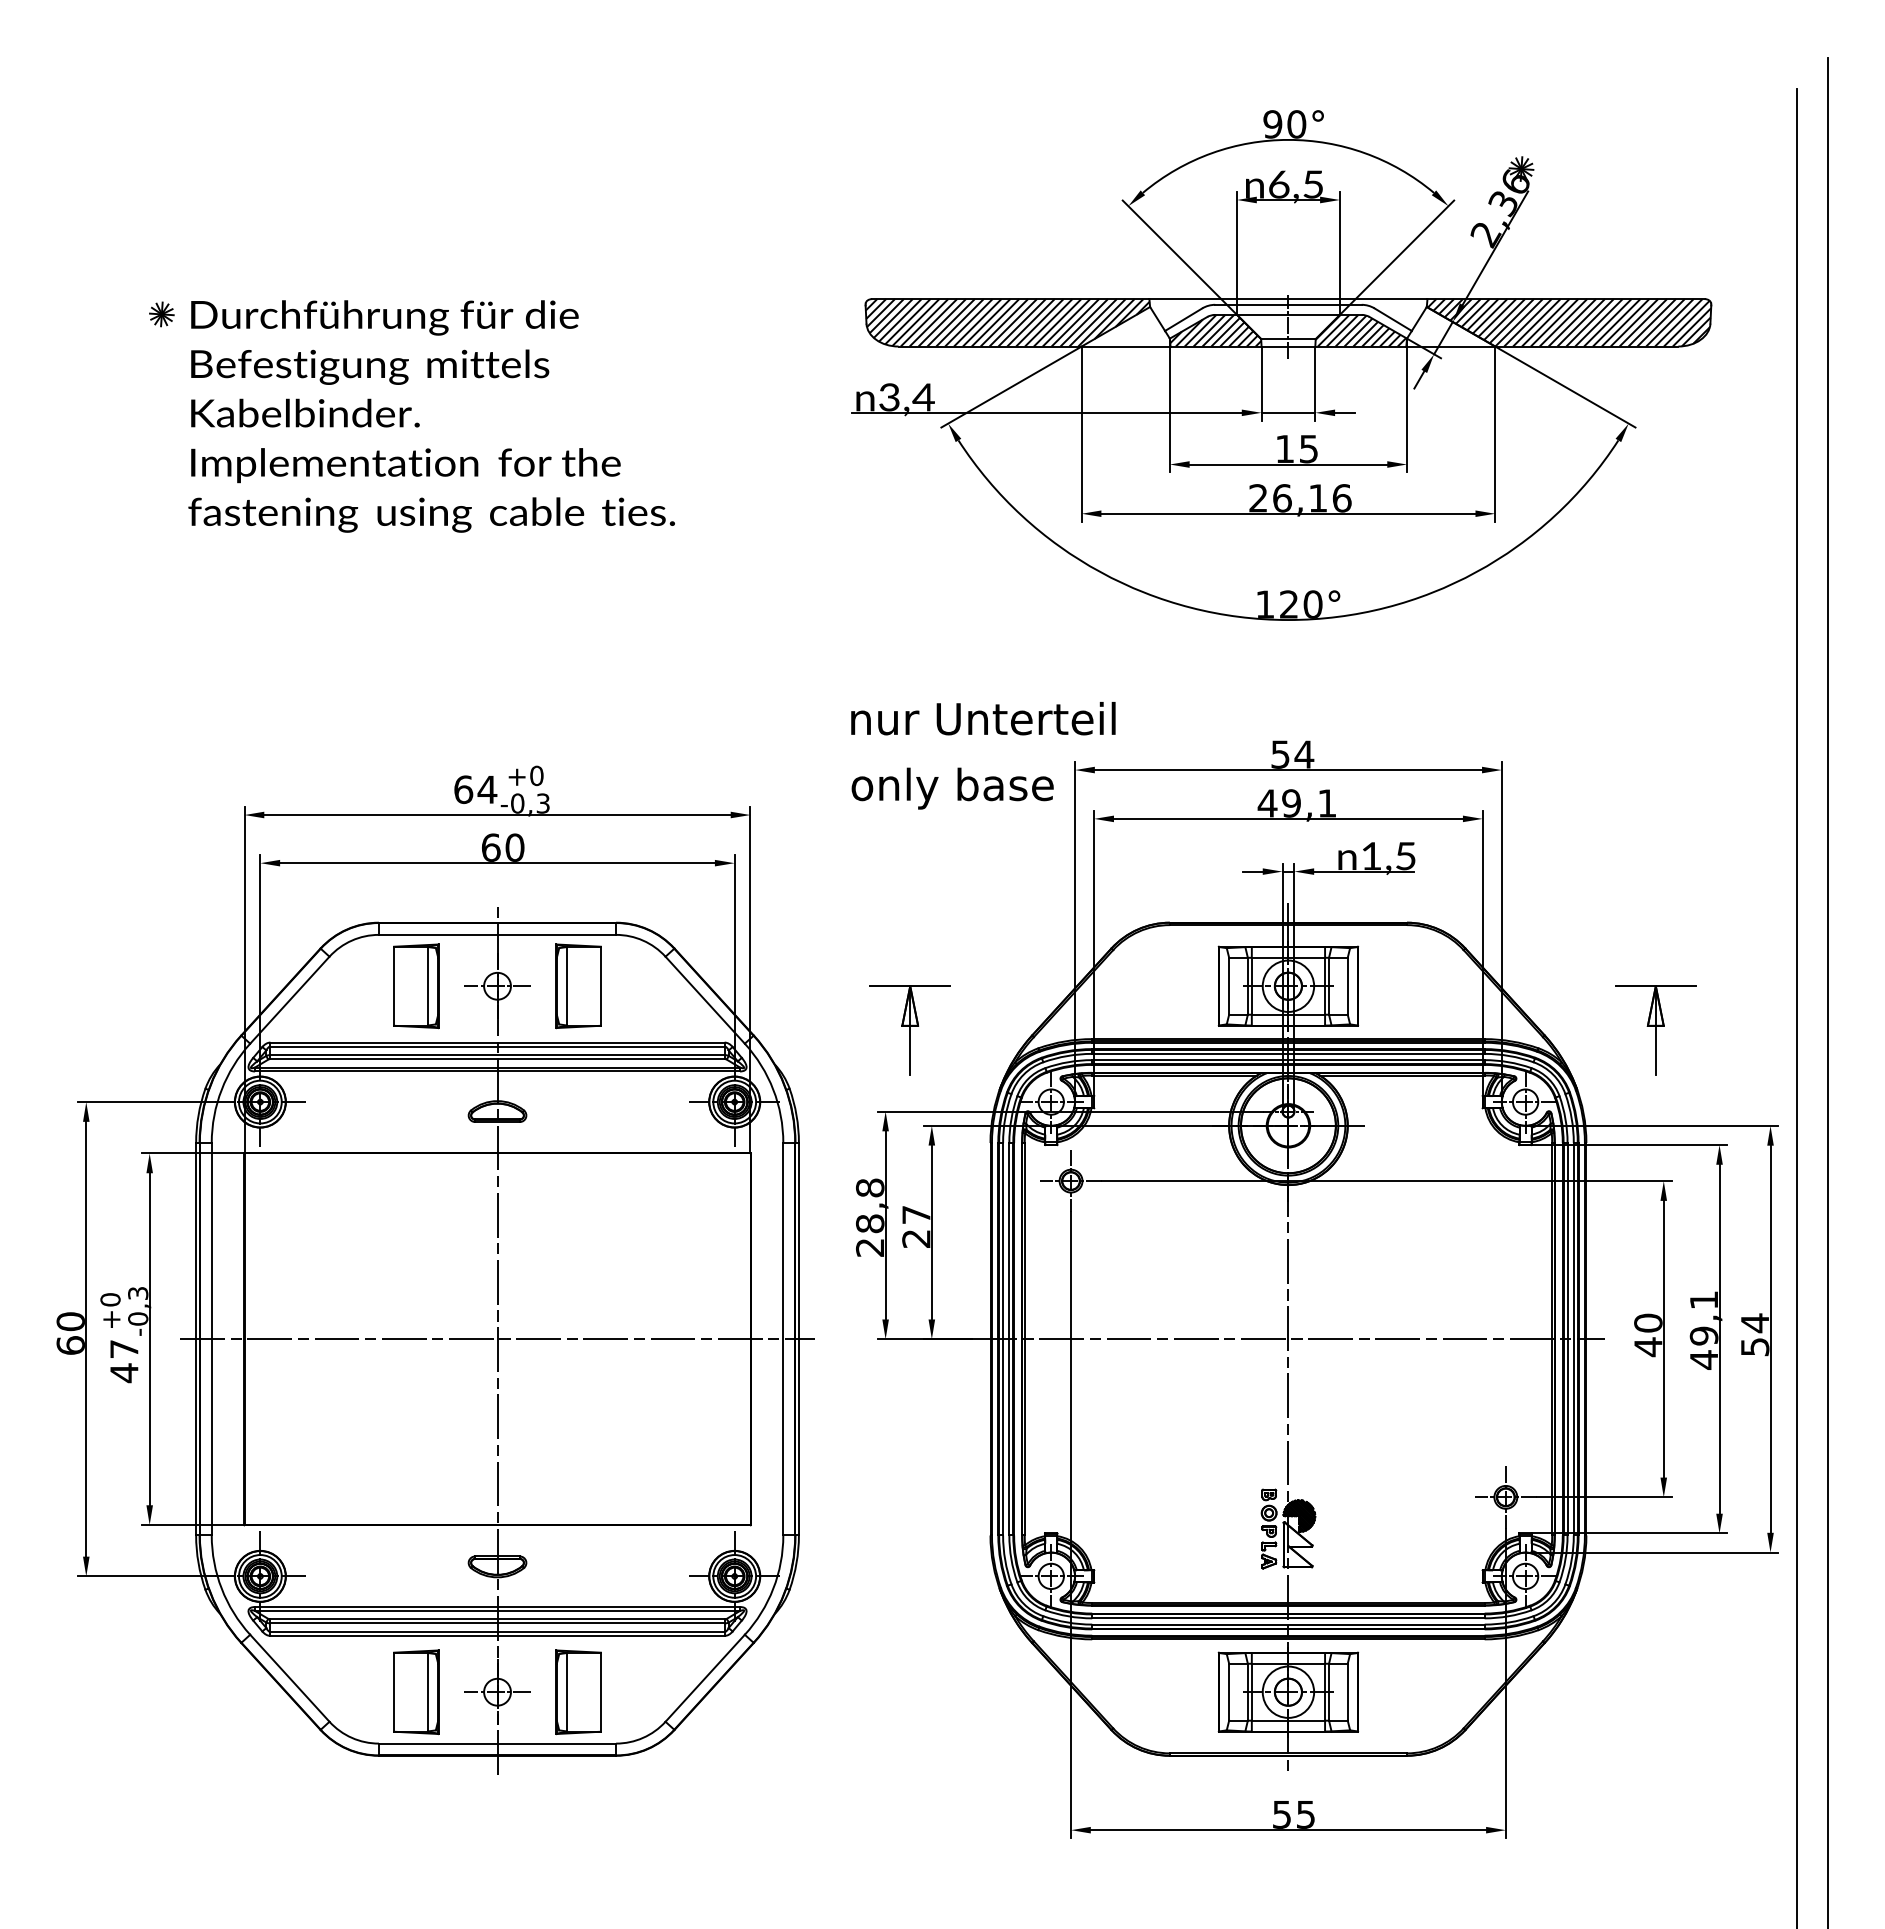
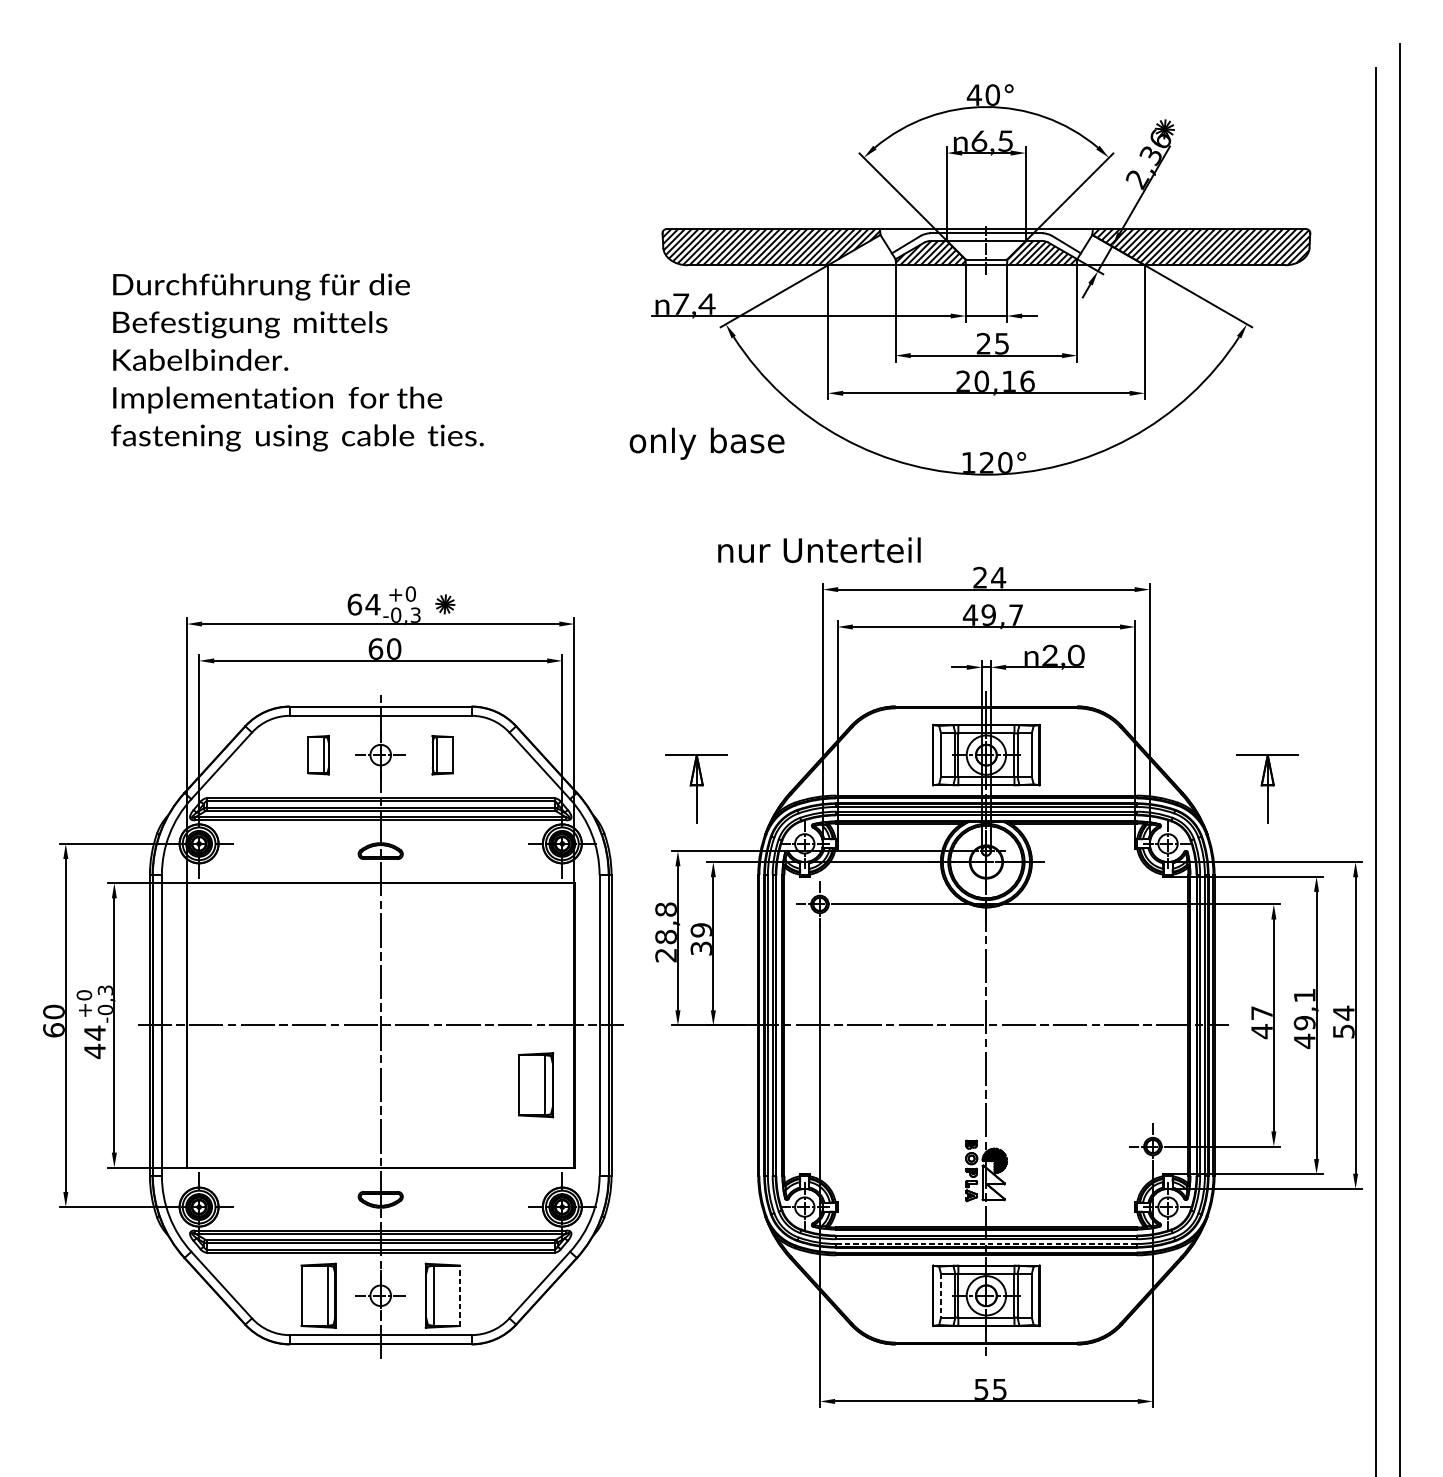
text: (1272, 124) -> (974, 95), 90° -> 40°
part: (161, 314) -> (445, 604), moved
text: (889, 397) -> (680, 304), 3,4 -> 7,4
text: (431, 416) -> (297, 362), moved
text: (1284, 448) -> (983, 343), 15 -> 25
text: (1282, 498) -> (981, 381), 26,16 -> 20,16
text: (983, 718) -> (819, 550), moved
text: (1280, 754) -> (980, 577), 54 -> 24
text: (952, 788) -> (706, 443), moved
text: (1327, 803) -> (1016, 615), 49,1 -> 49,7
text: (1388, 856) -> (1063, 655), 1,5 -> 2,0
part: (416, 986) -> (318, 755), size x0.6
part: (578, 986) -> (442, 755), size x0.6
text: (916, 1226) -> (701, 939), 27 -> 39
text: (1648, 1322) -> (1262, 1012), 40 -> 47
text: (124, 1349) -> (95, 1033), 47 -> 44
part: (700, 1417) -> (536, 1085), added
line: (1287, 1624) -> (985, 1243), solid -> dashed
line: (600, 1692) -> (459, 1296), solid -> dashed
line: (1229, 1692) -> (941, 1296), solid -> dashed

